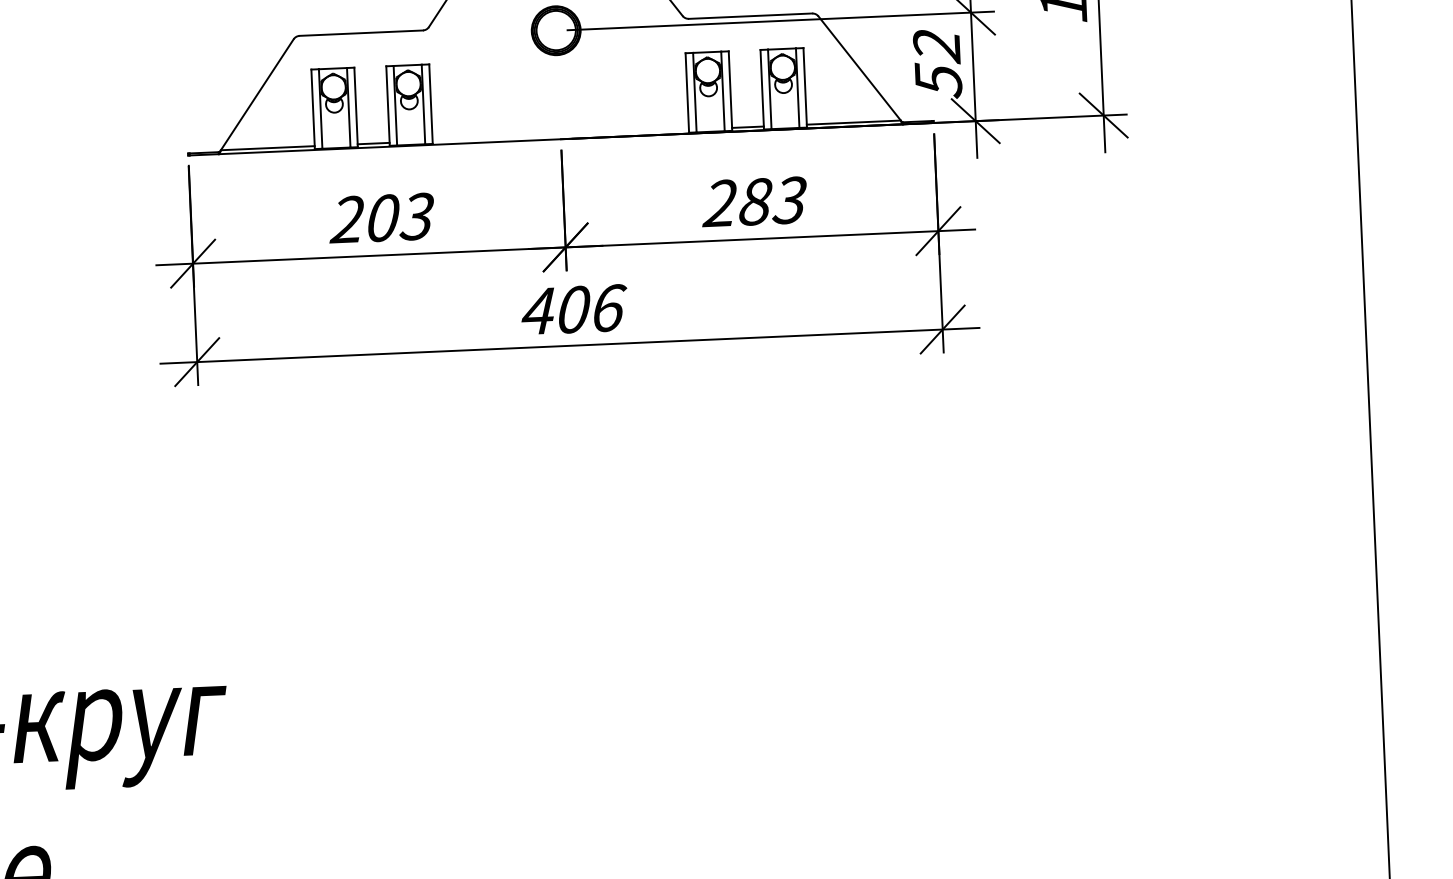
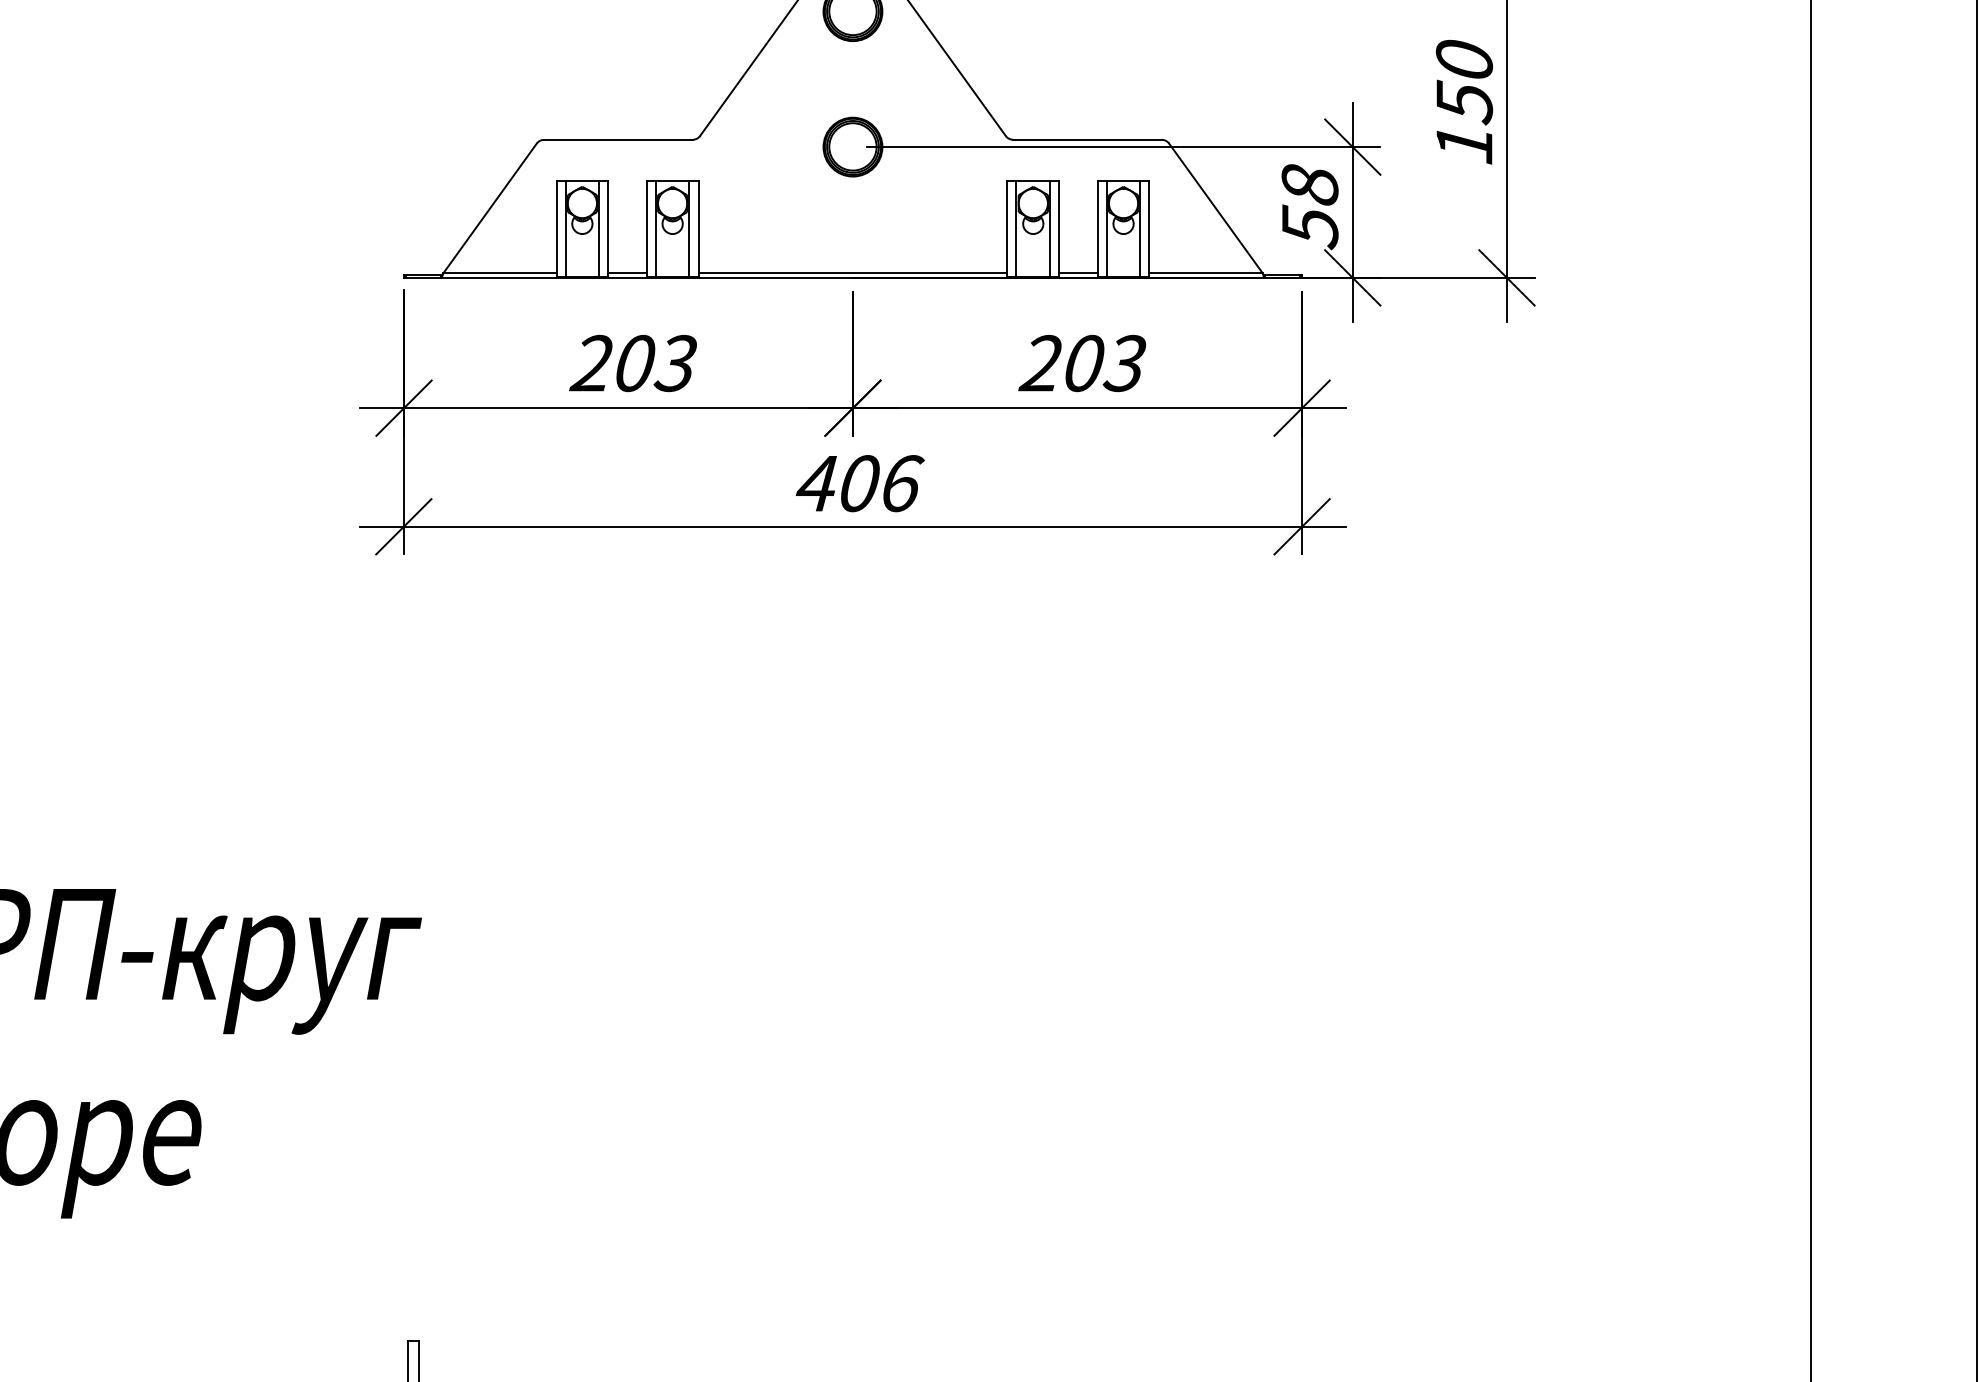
text: (936, 46) -> (1309, 186), 52 -> 58
line: (560, 135) -> (852, 273), added
text: (755, 201) -> (1083, 362), 283 -> 203

